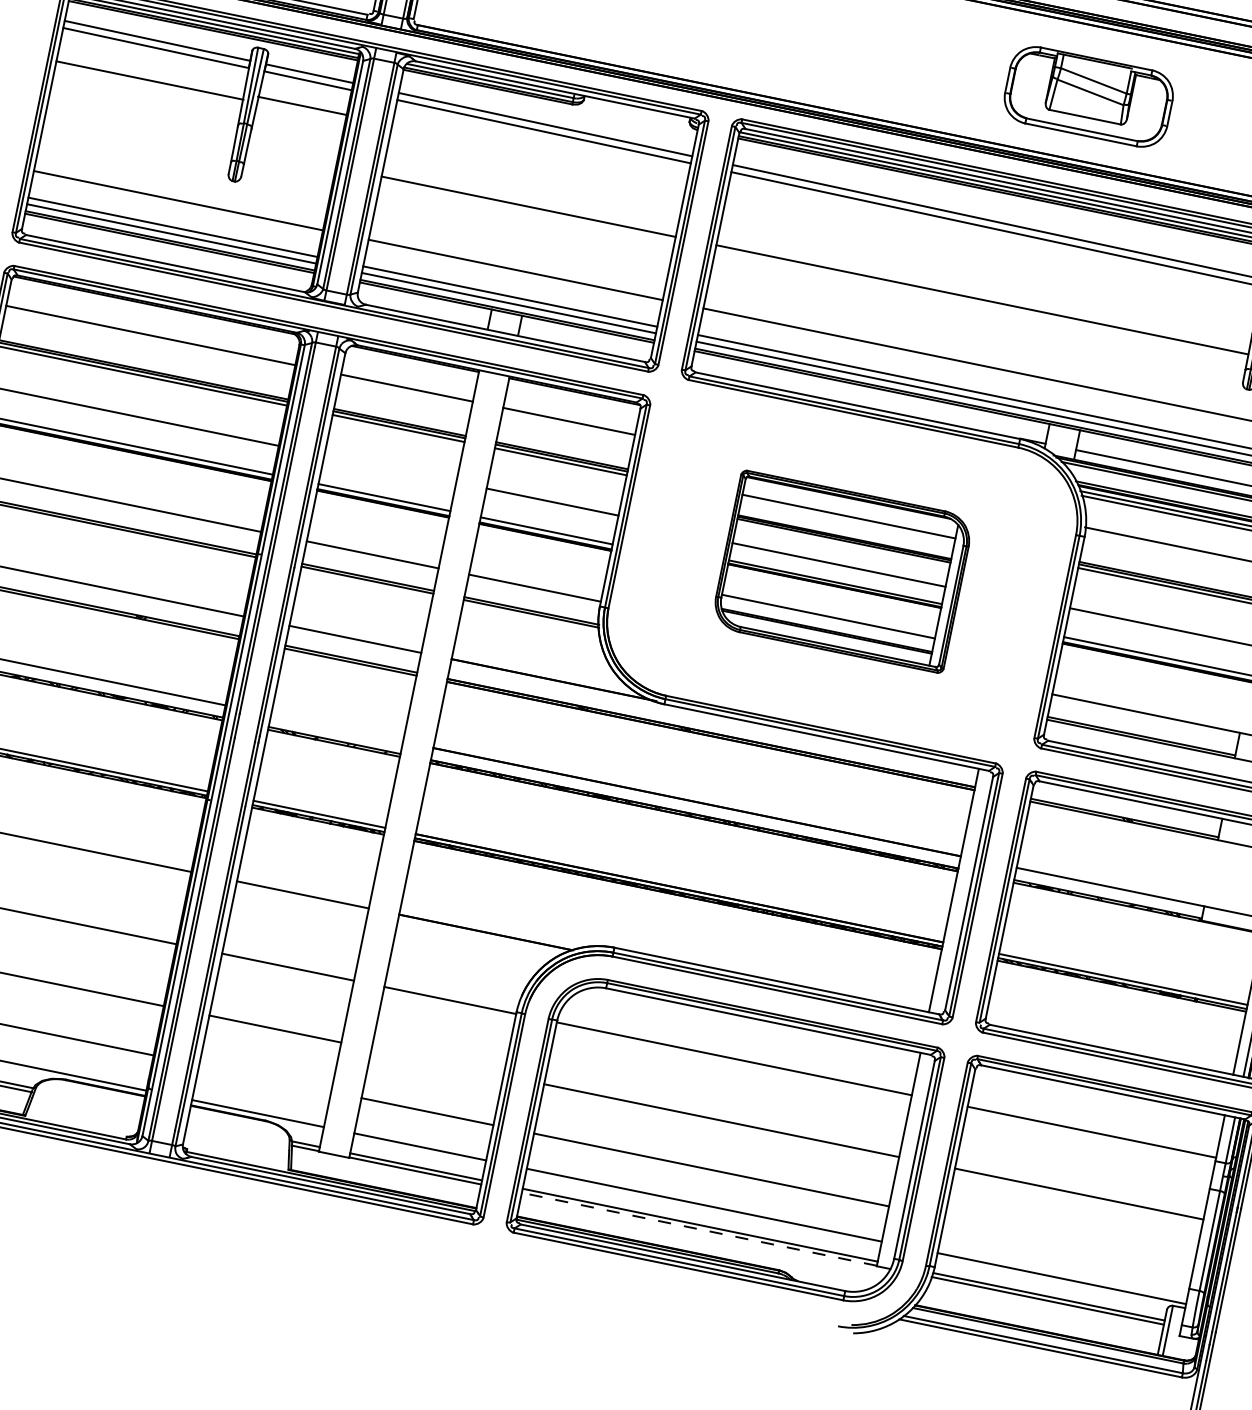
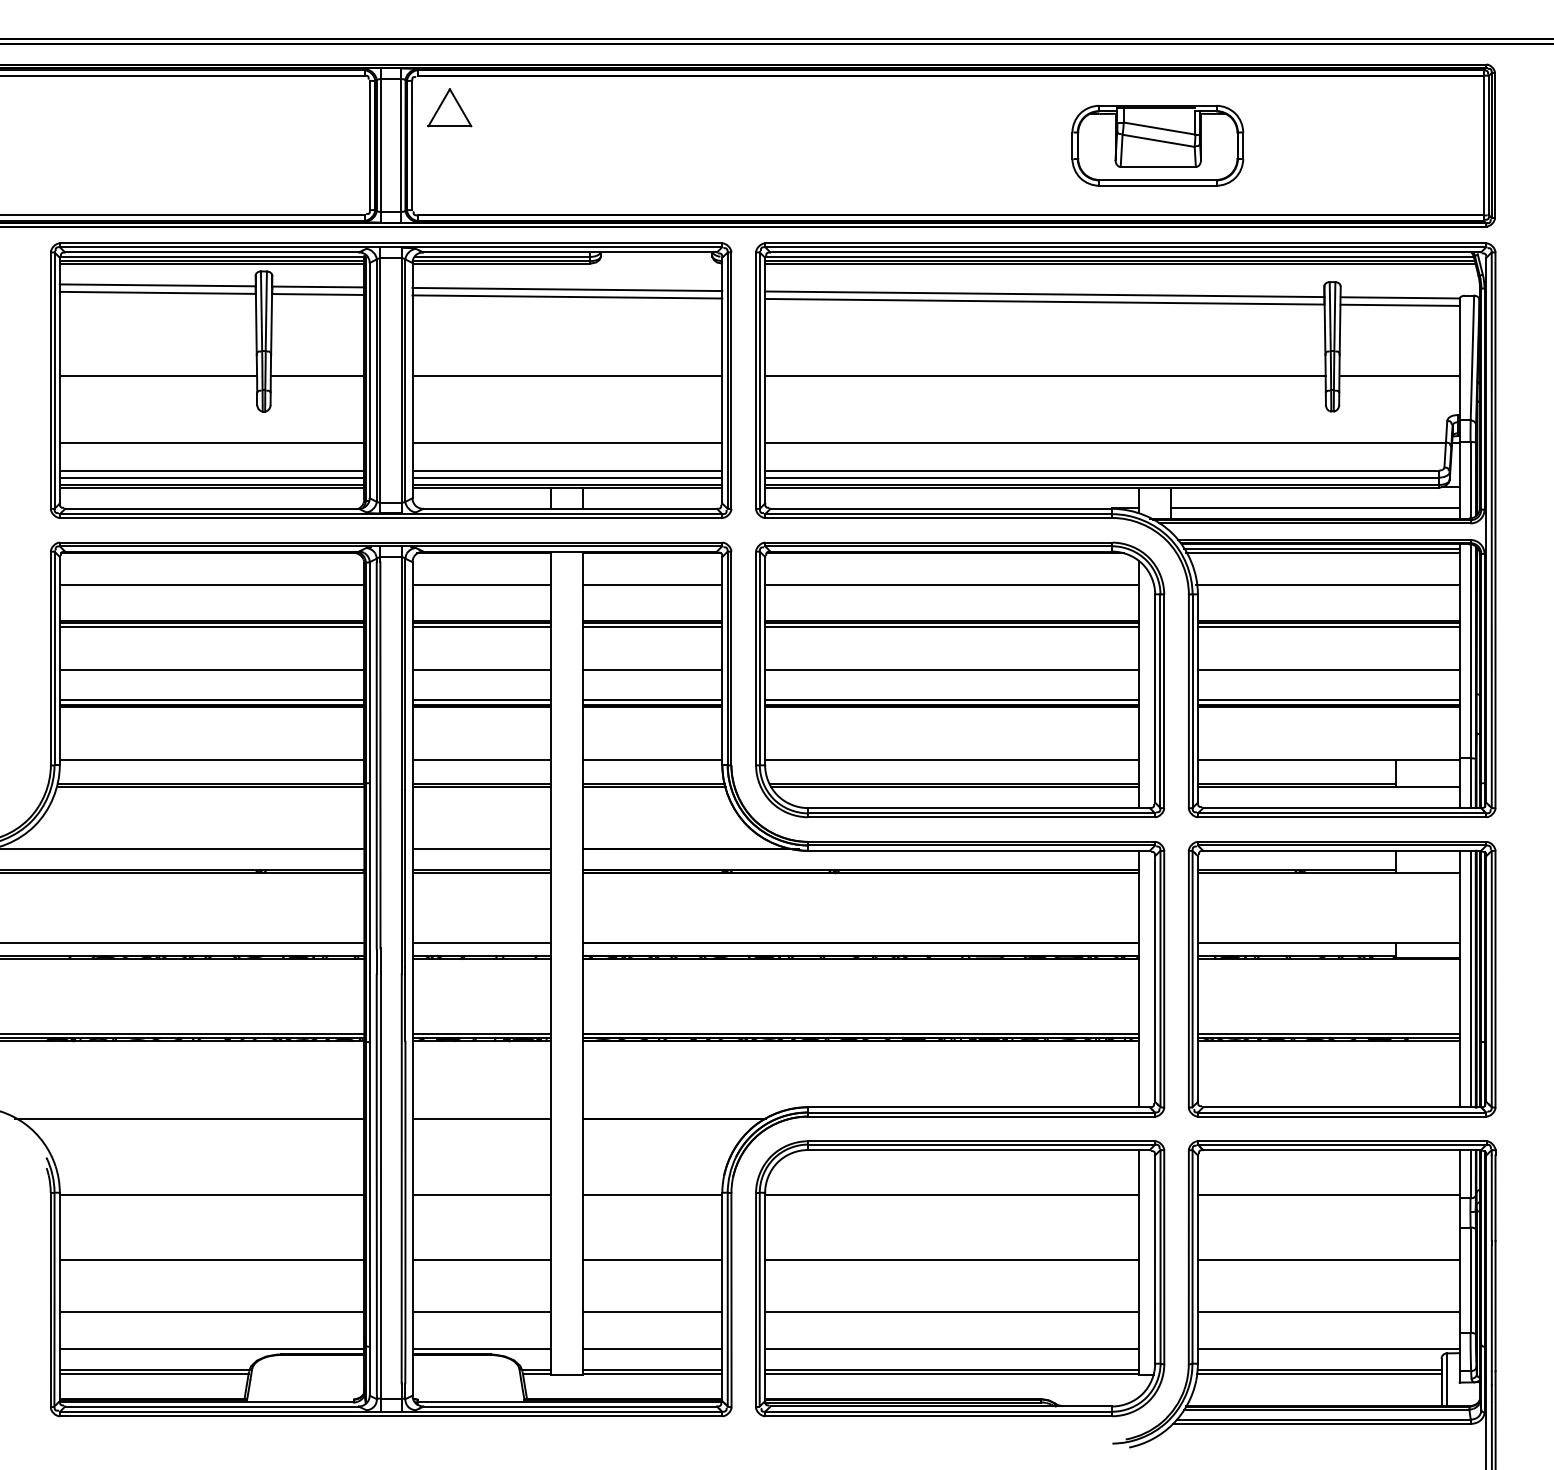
line: (149, 80) -> (157, 376), moved
part: (1088, 96) -> (1157, 145), moved
line: (302, 106) -> (317, 376), moved
line: (389, 468) -> (481, 669), added
part: (842, 571) -> (960, 679), size x1.67
line: (336, 728) -> (481, 943), added
line: (437, 1061) -> (652, 1259), added
line: (264, 1077) -> (481, 1311), added
line: (698, 1229) -> (951, 1374), dashed -> solid
line: (1068, 1243) -> (1328, 1311), added

